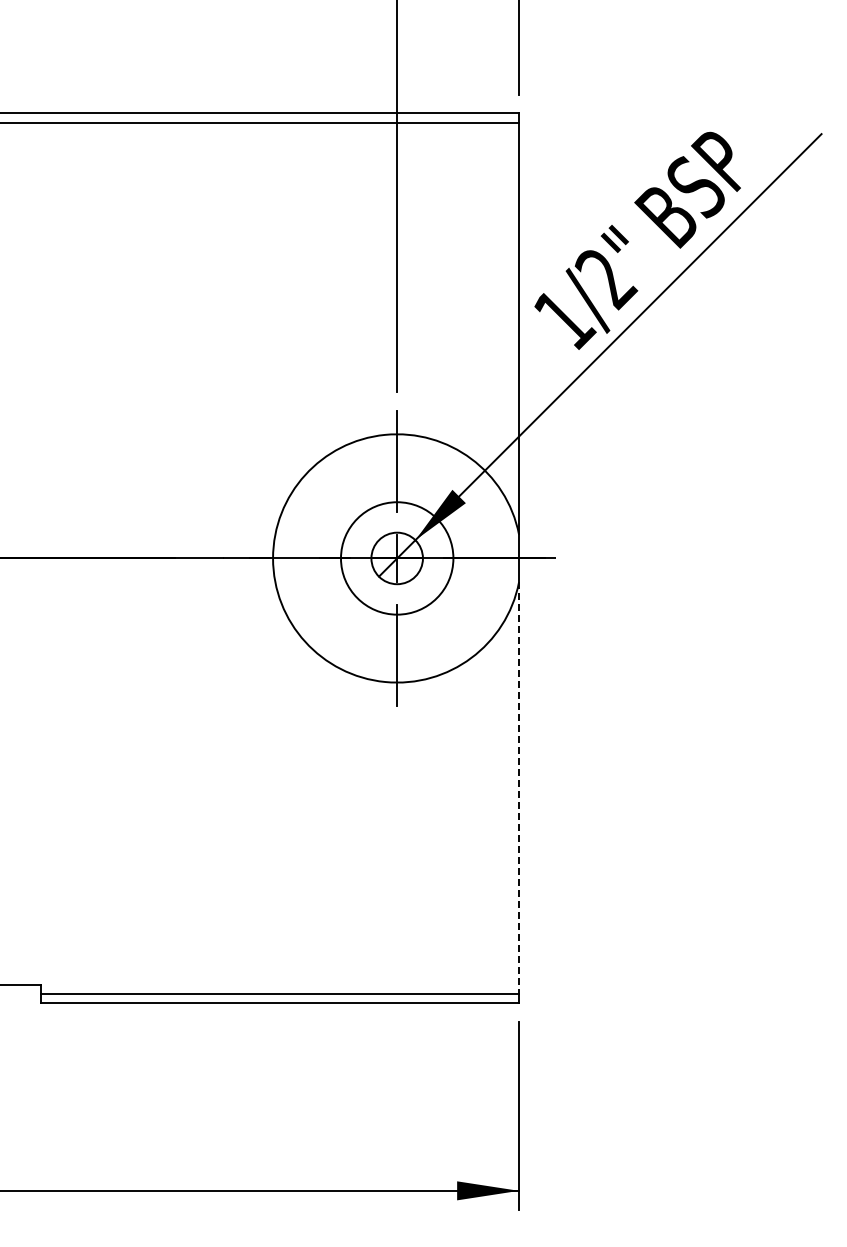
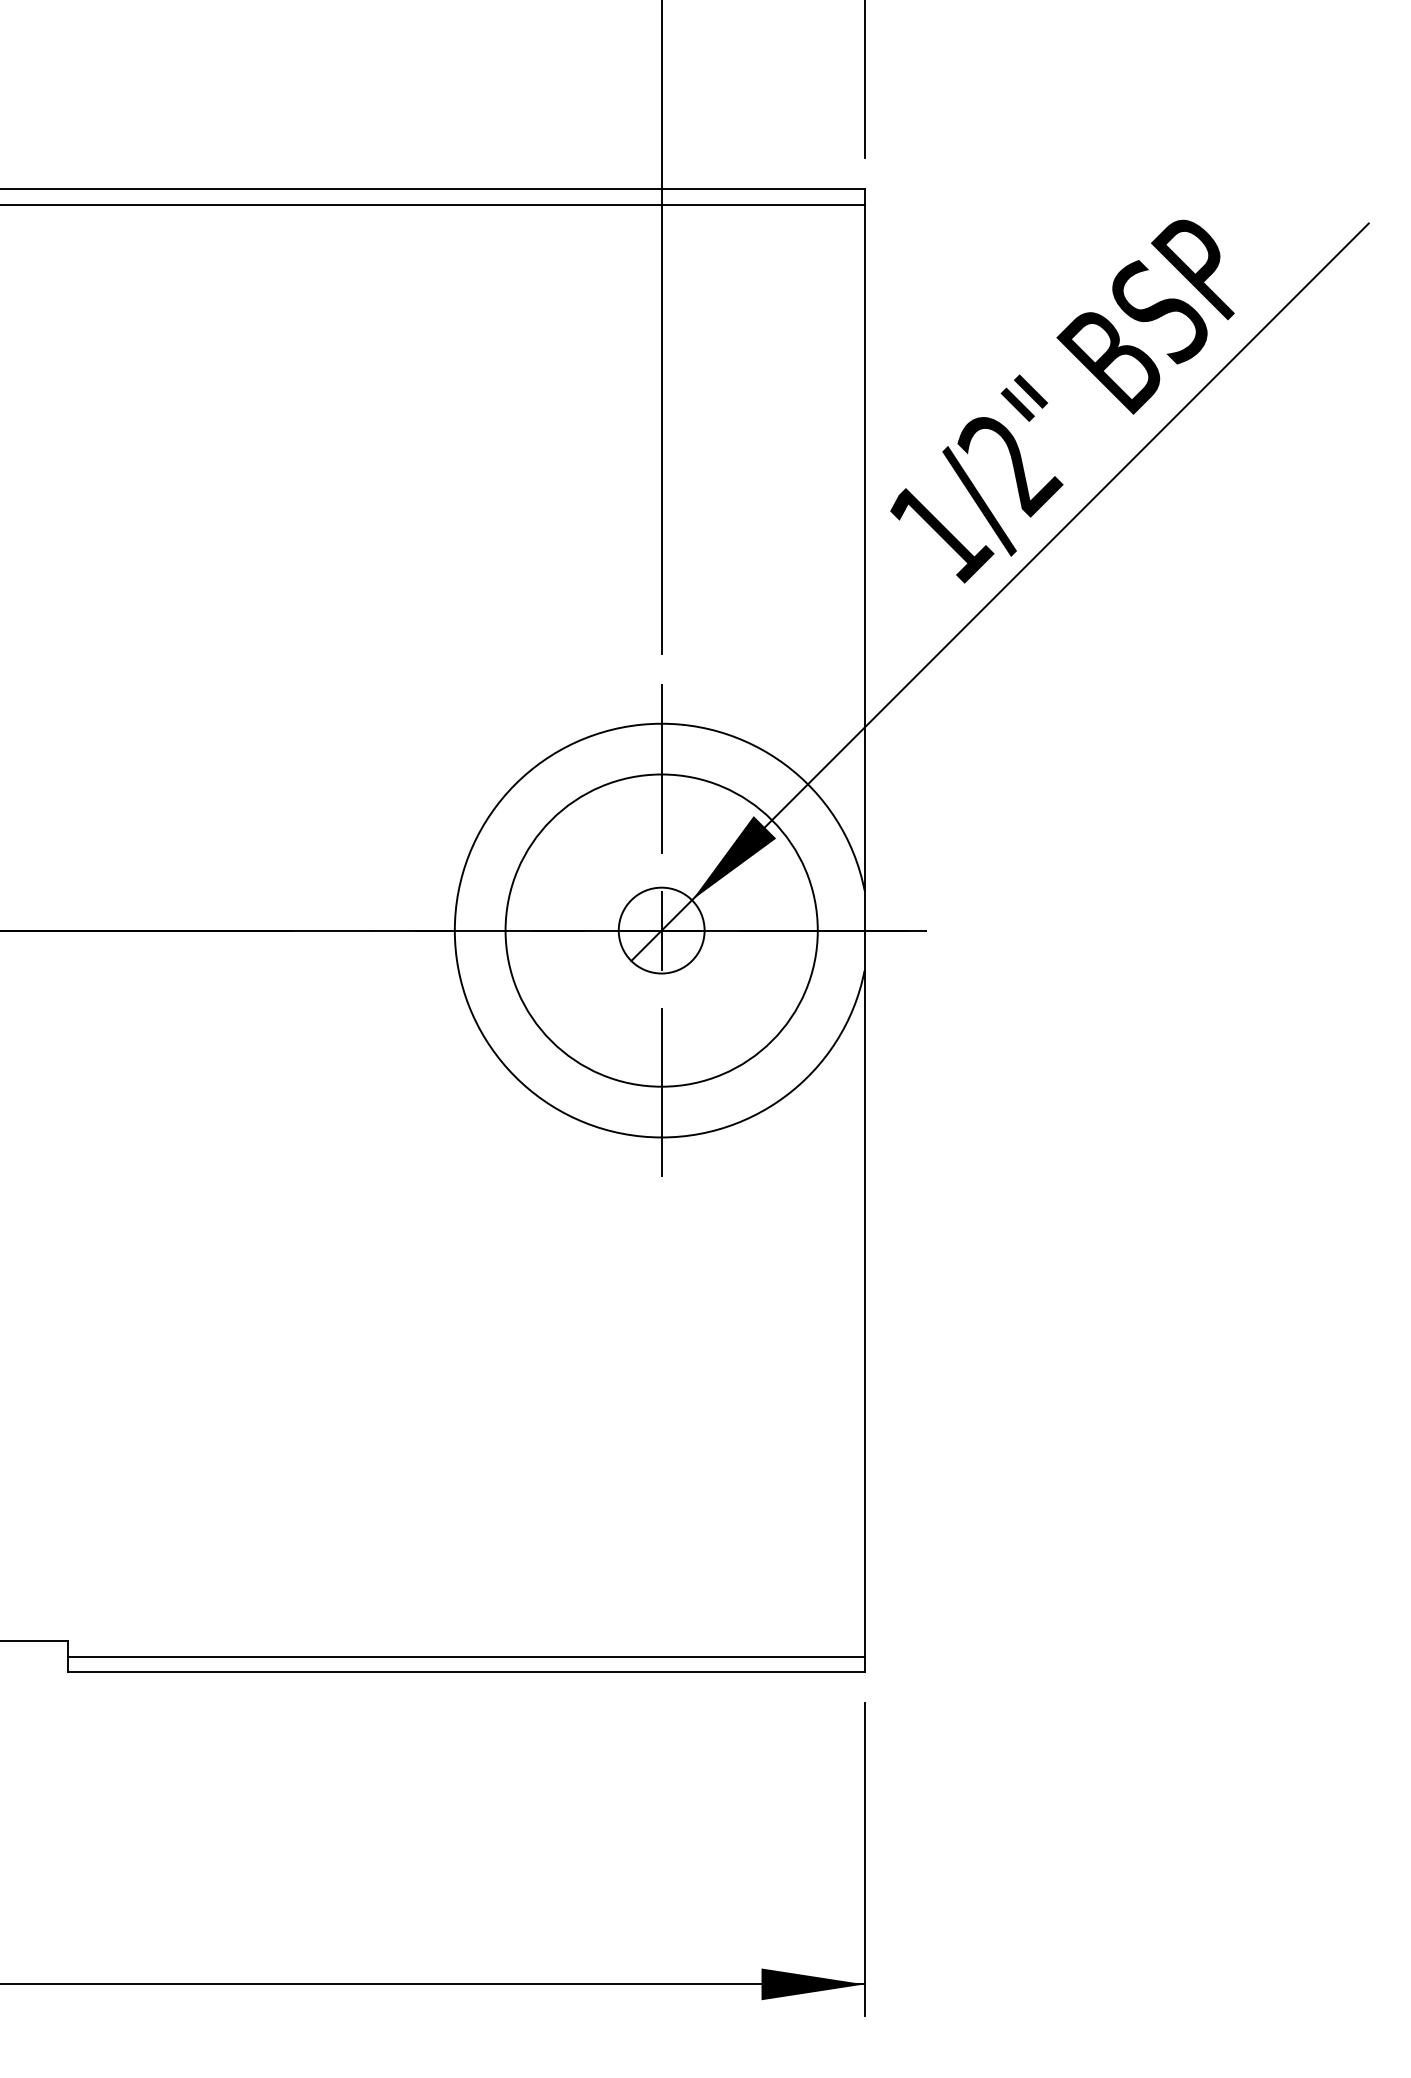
circle: (396, 558) -> (660, 930), size x1.67
line: (519, 788) -> (865, 1313), dashed -> solid

